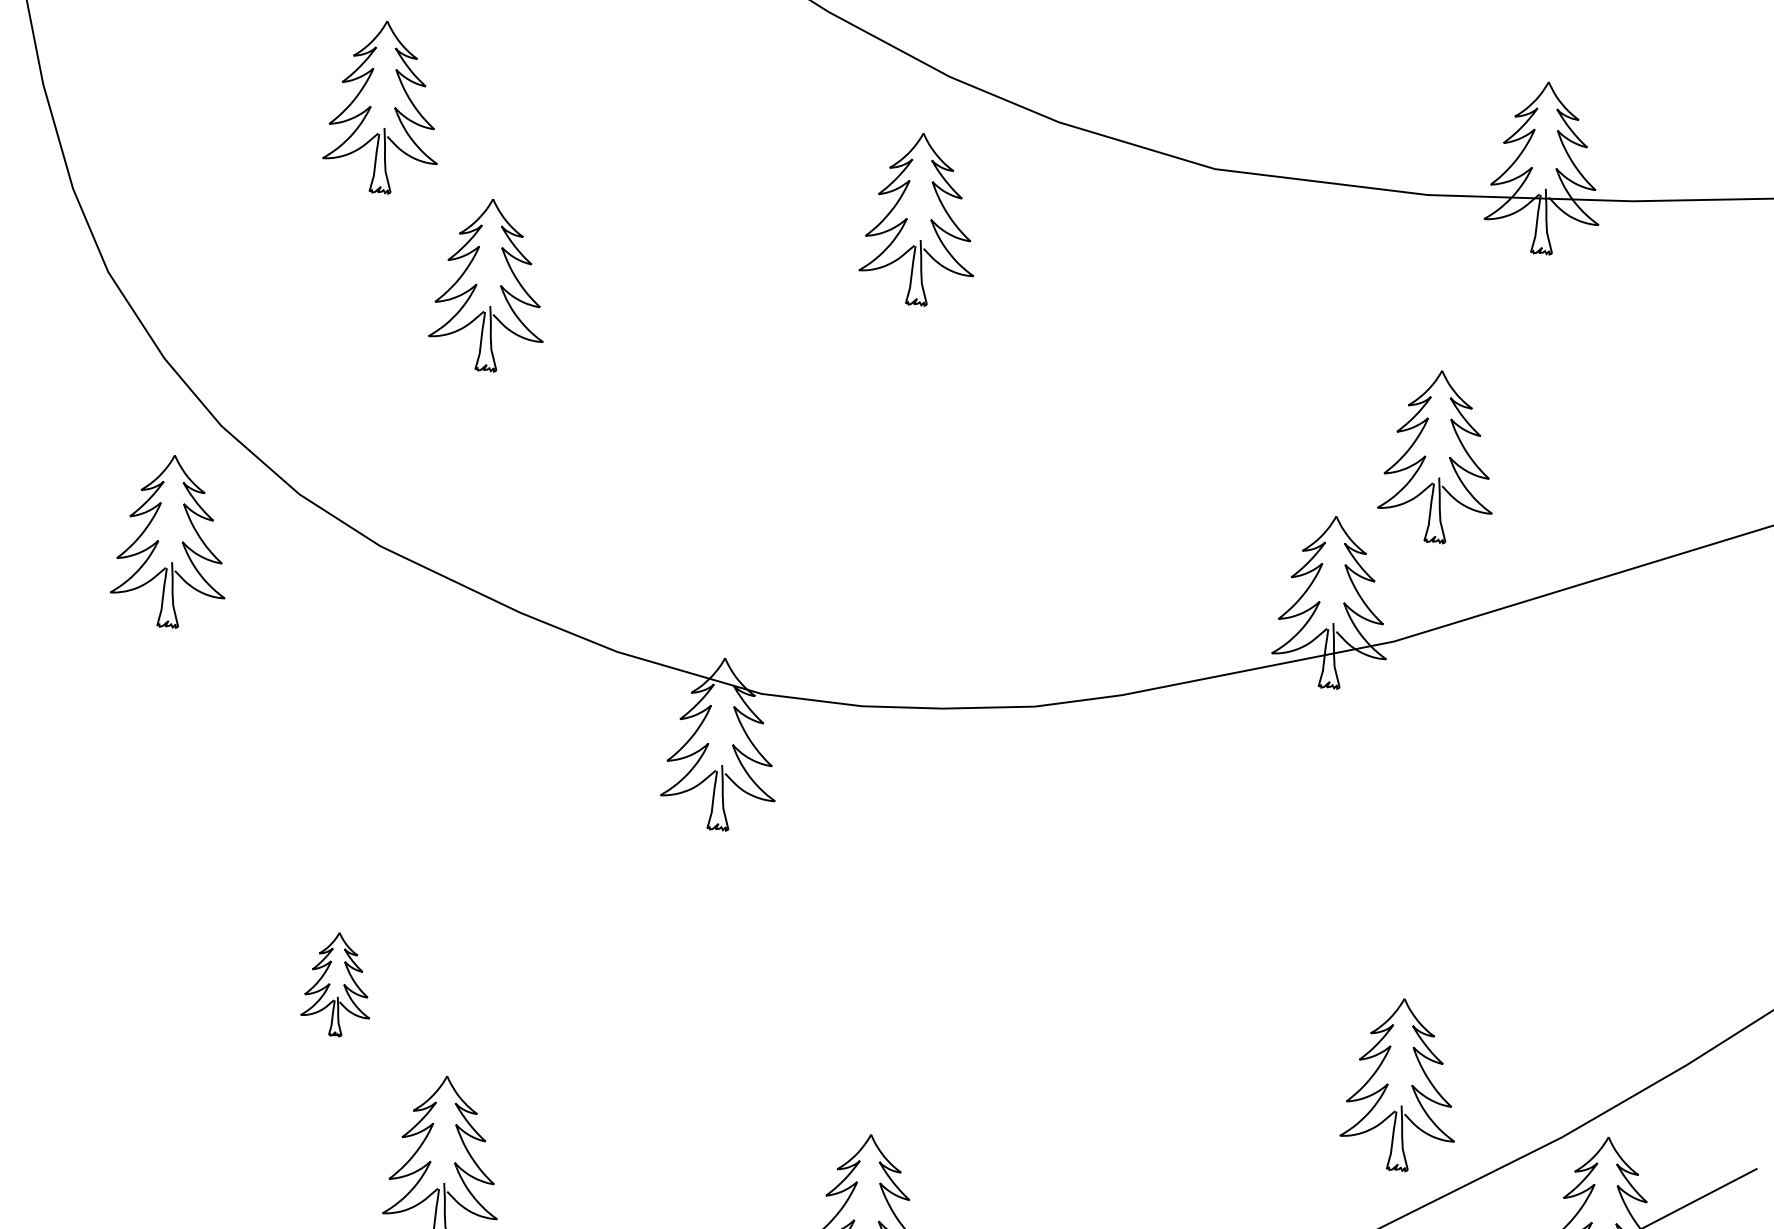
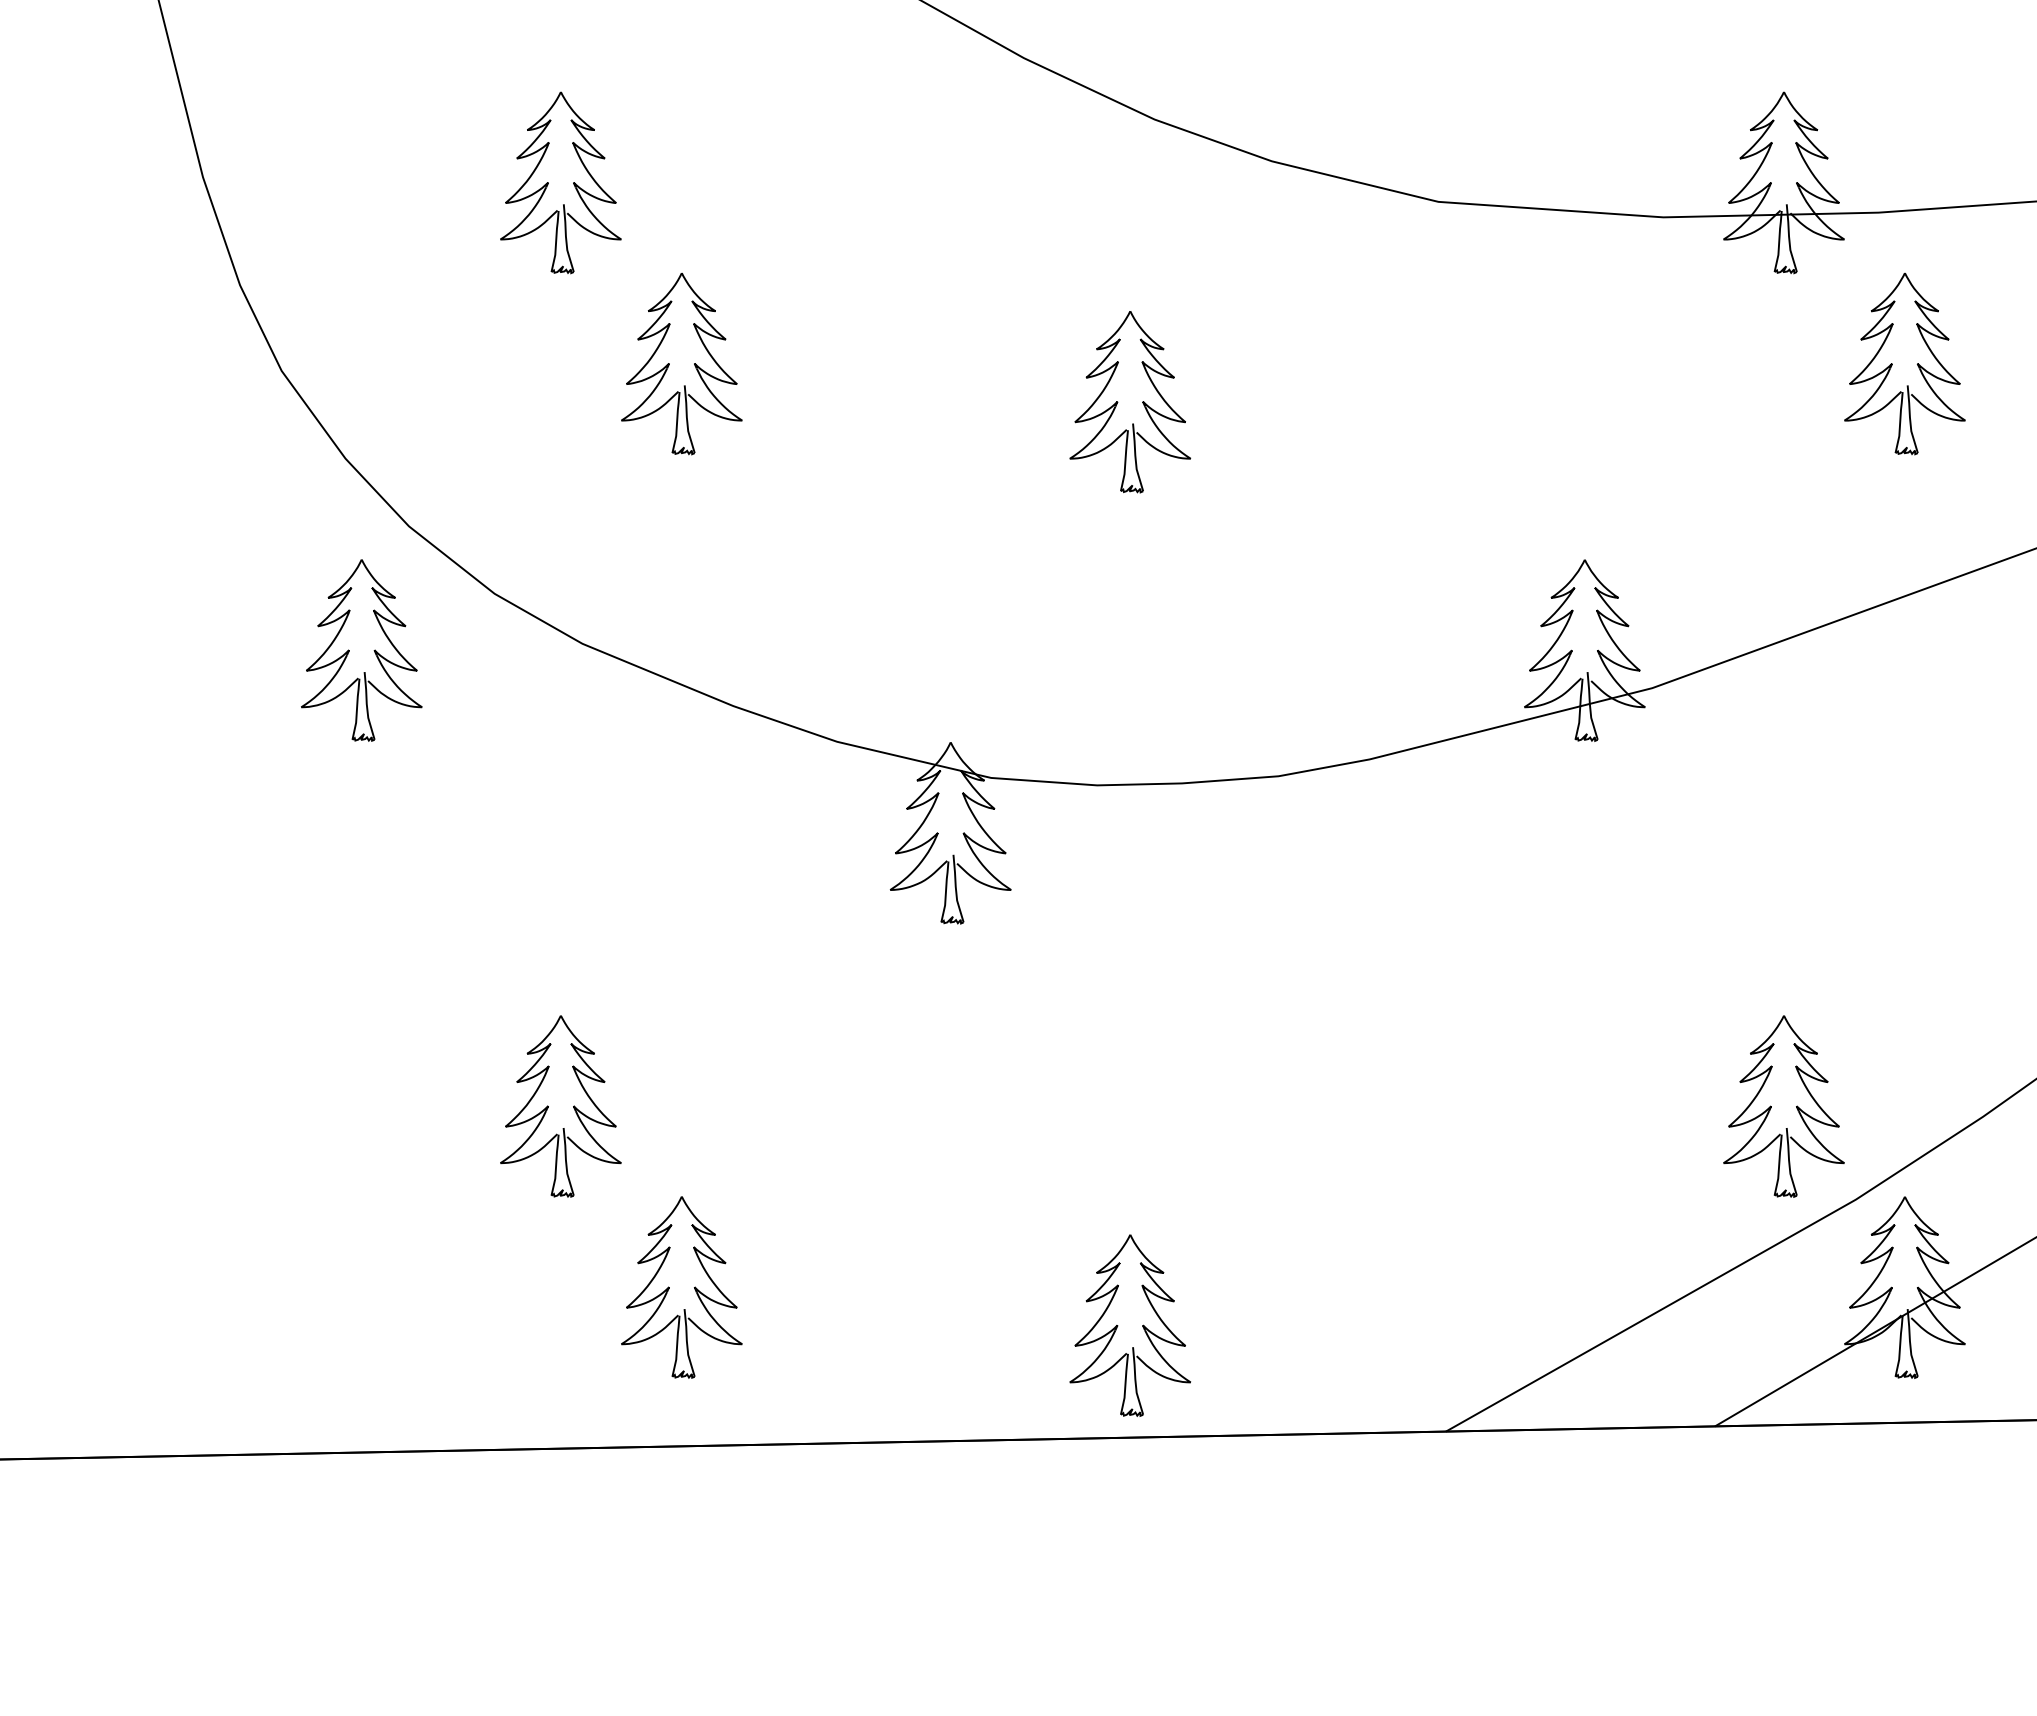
part: (907, 219) -> (1118, 402), moved
part: (1425, 455) -> (1892, 363), moved
part: (336, 984) -> (560, 1106), size x1.67
part: (1388, 1084) -> (1771, 1106), moved

